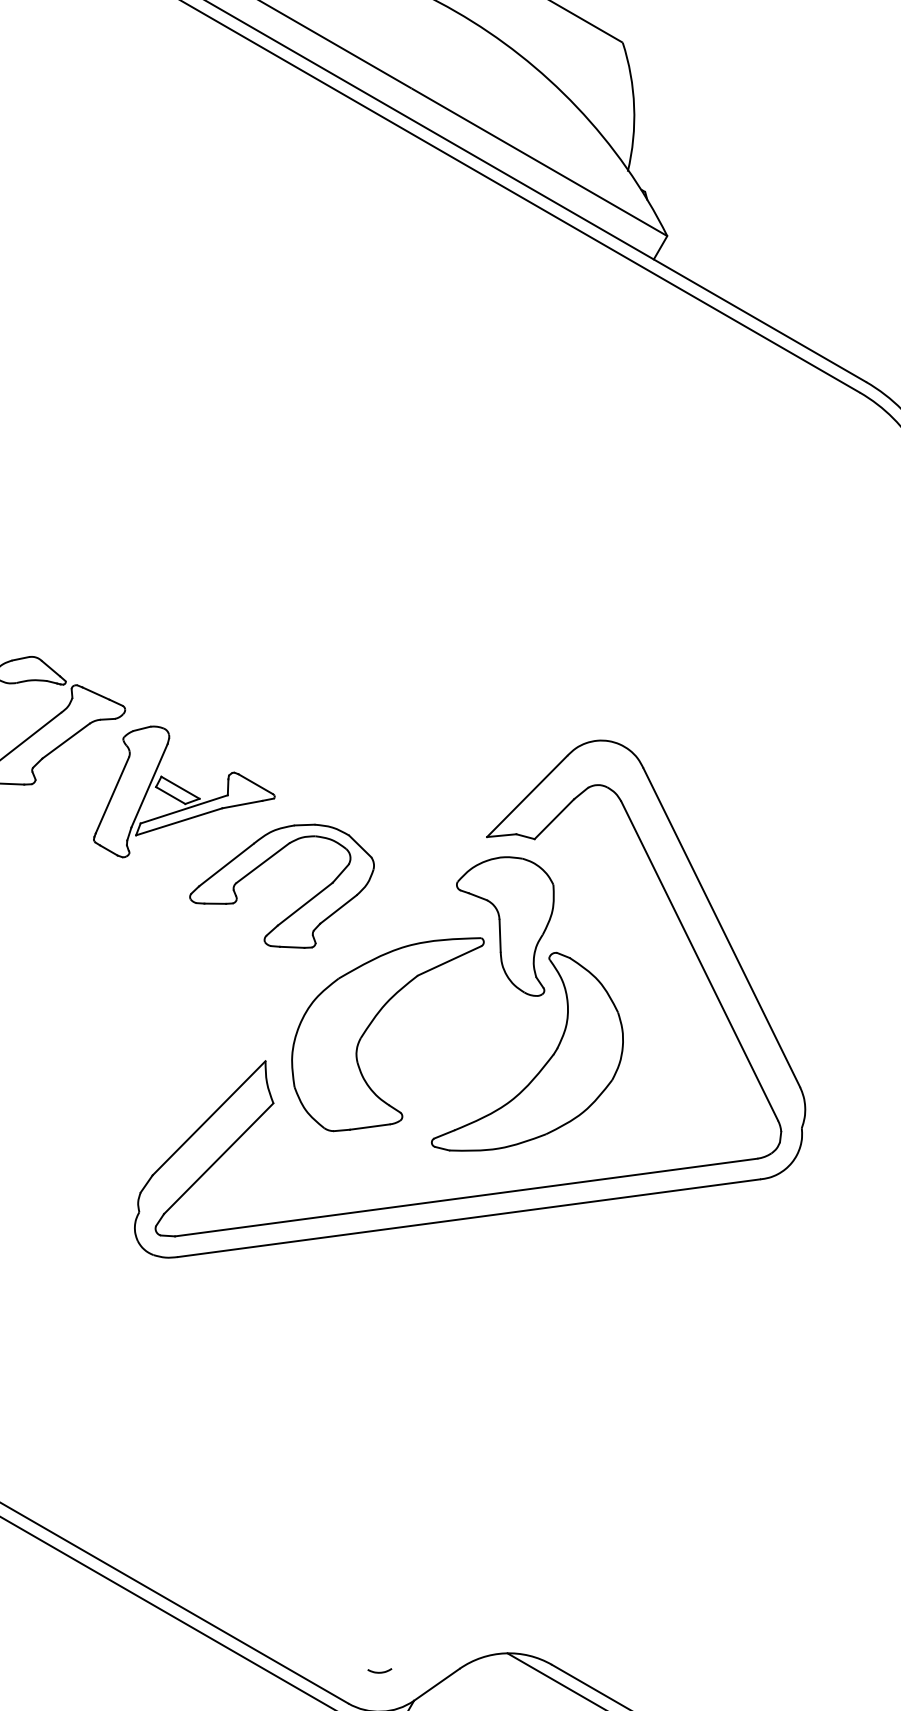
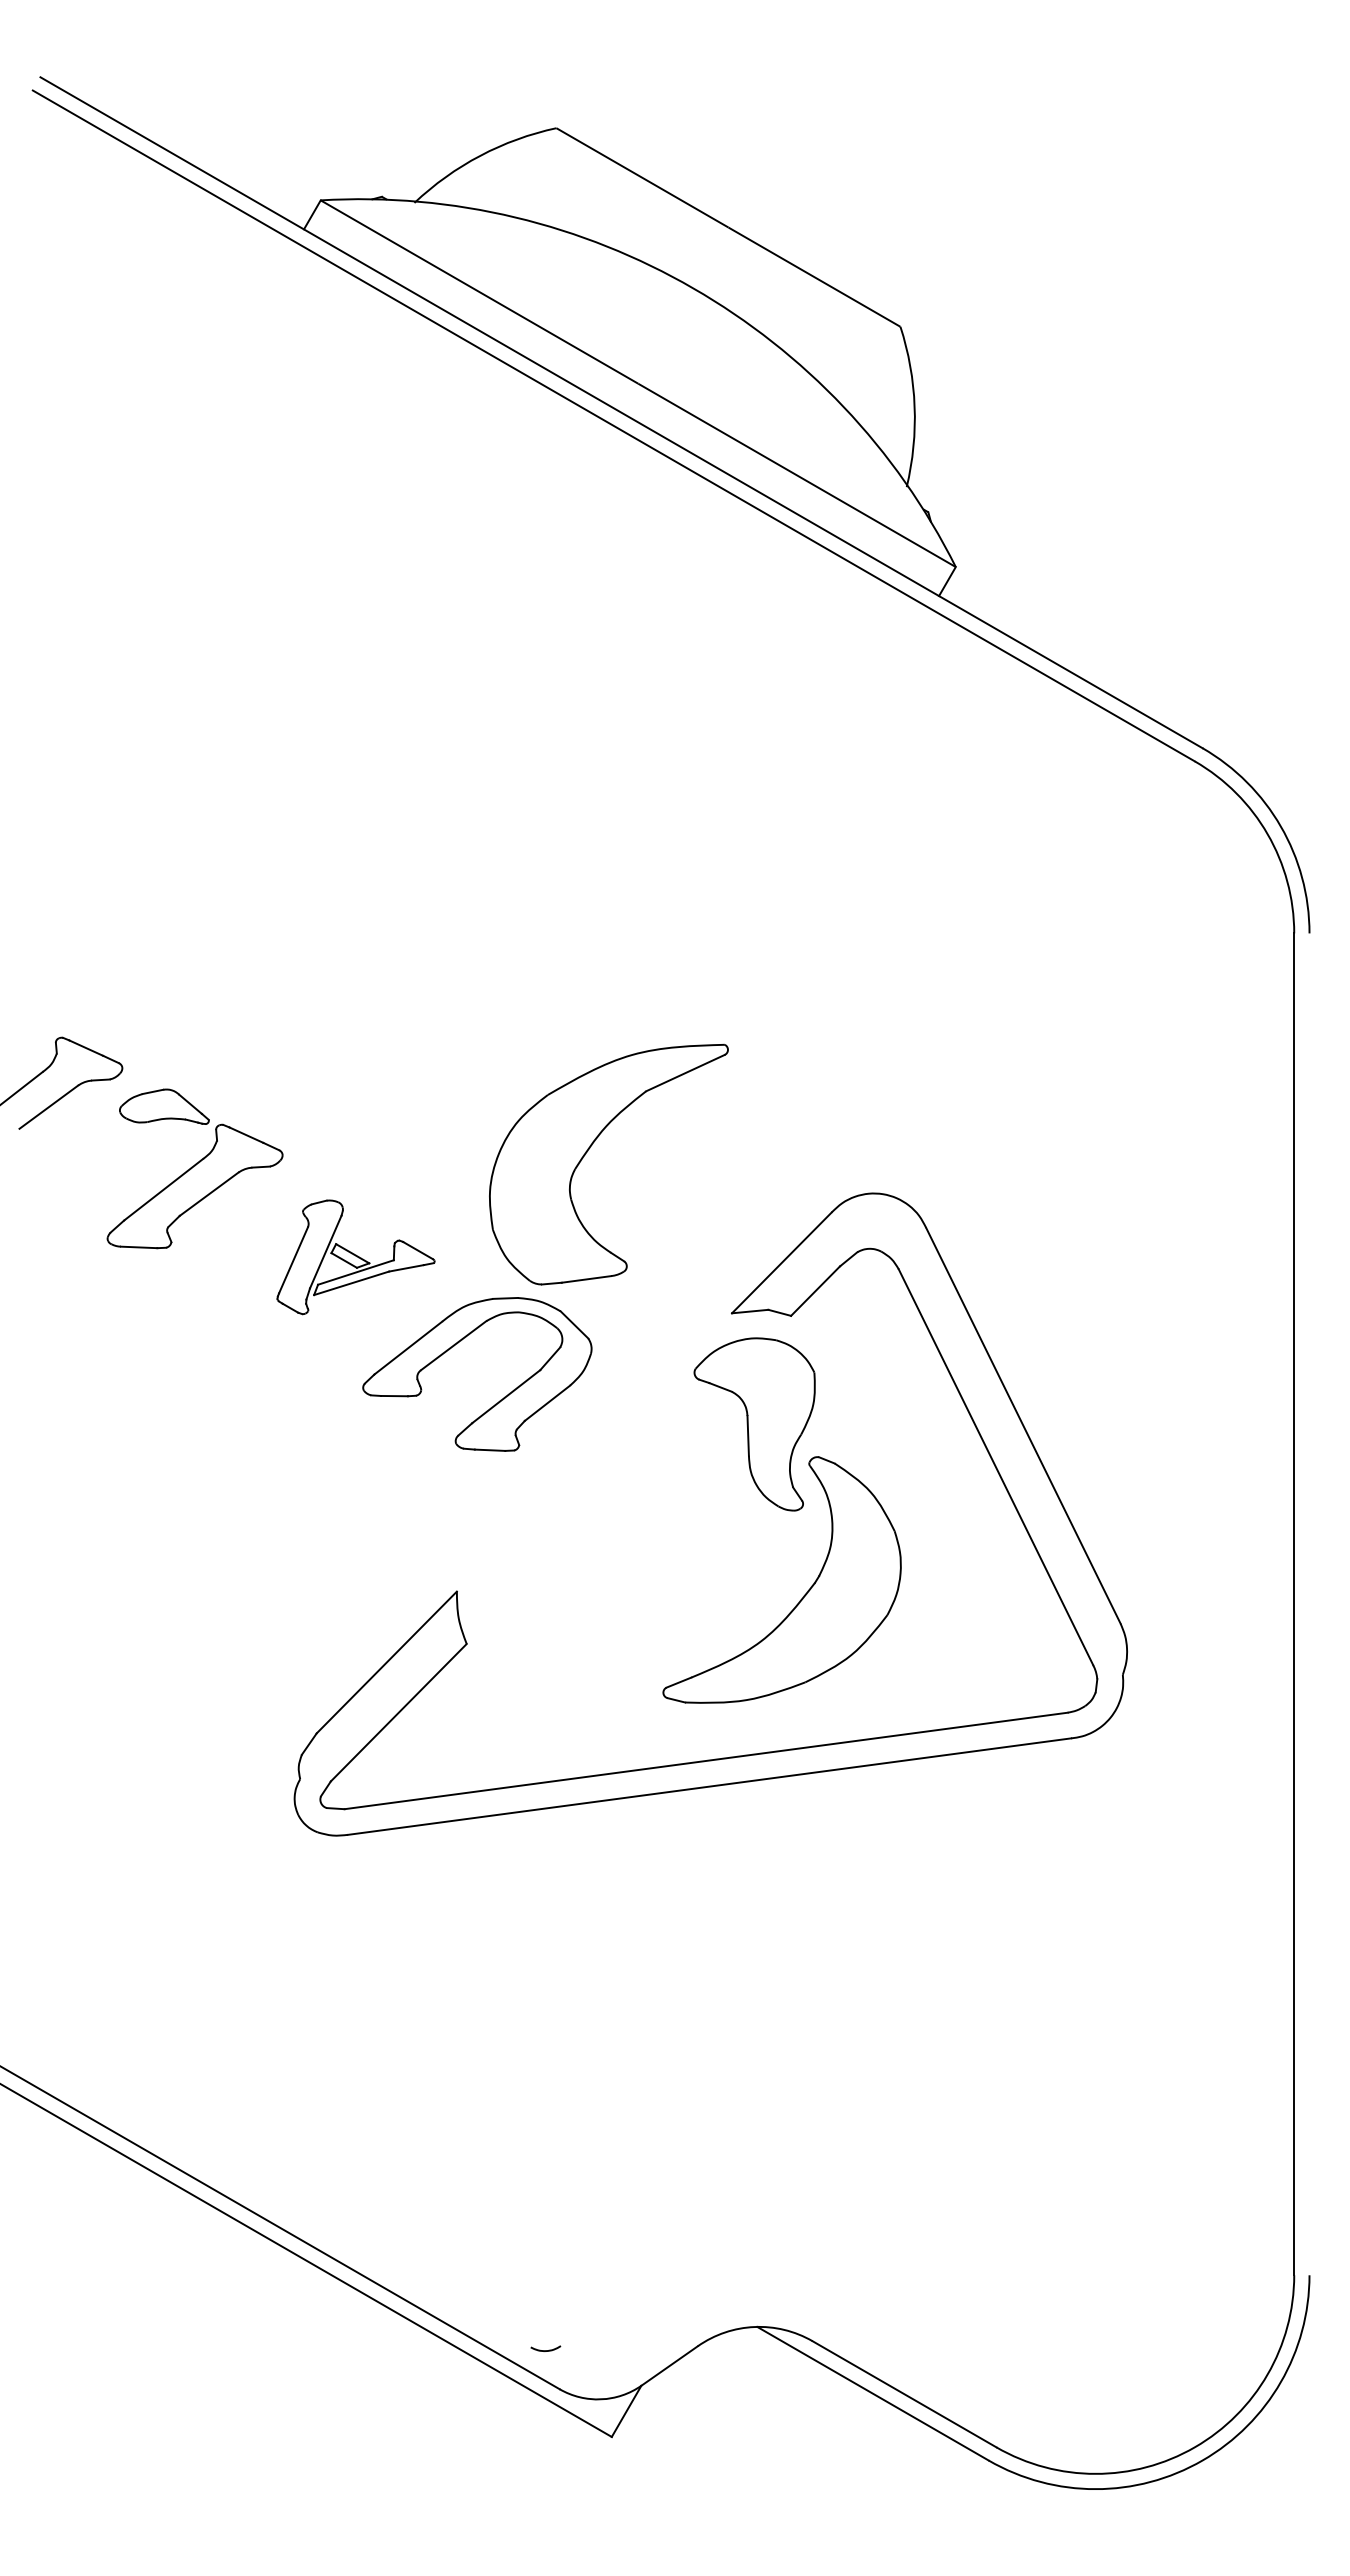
part: (183, 792) -> (355, 1257), size x0.7
part: (371, 1024) -> (588, 1151), moved
curve: (379, 1672) -> (545, 2350), moved

